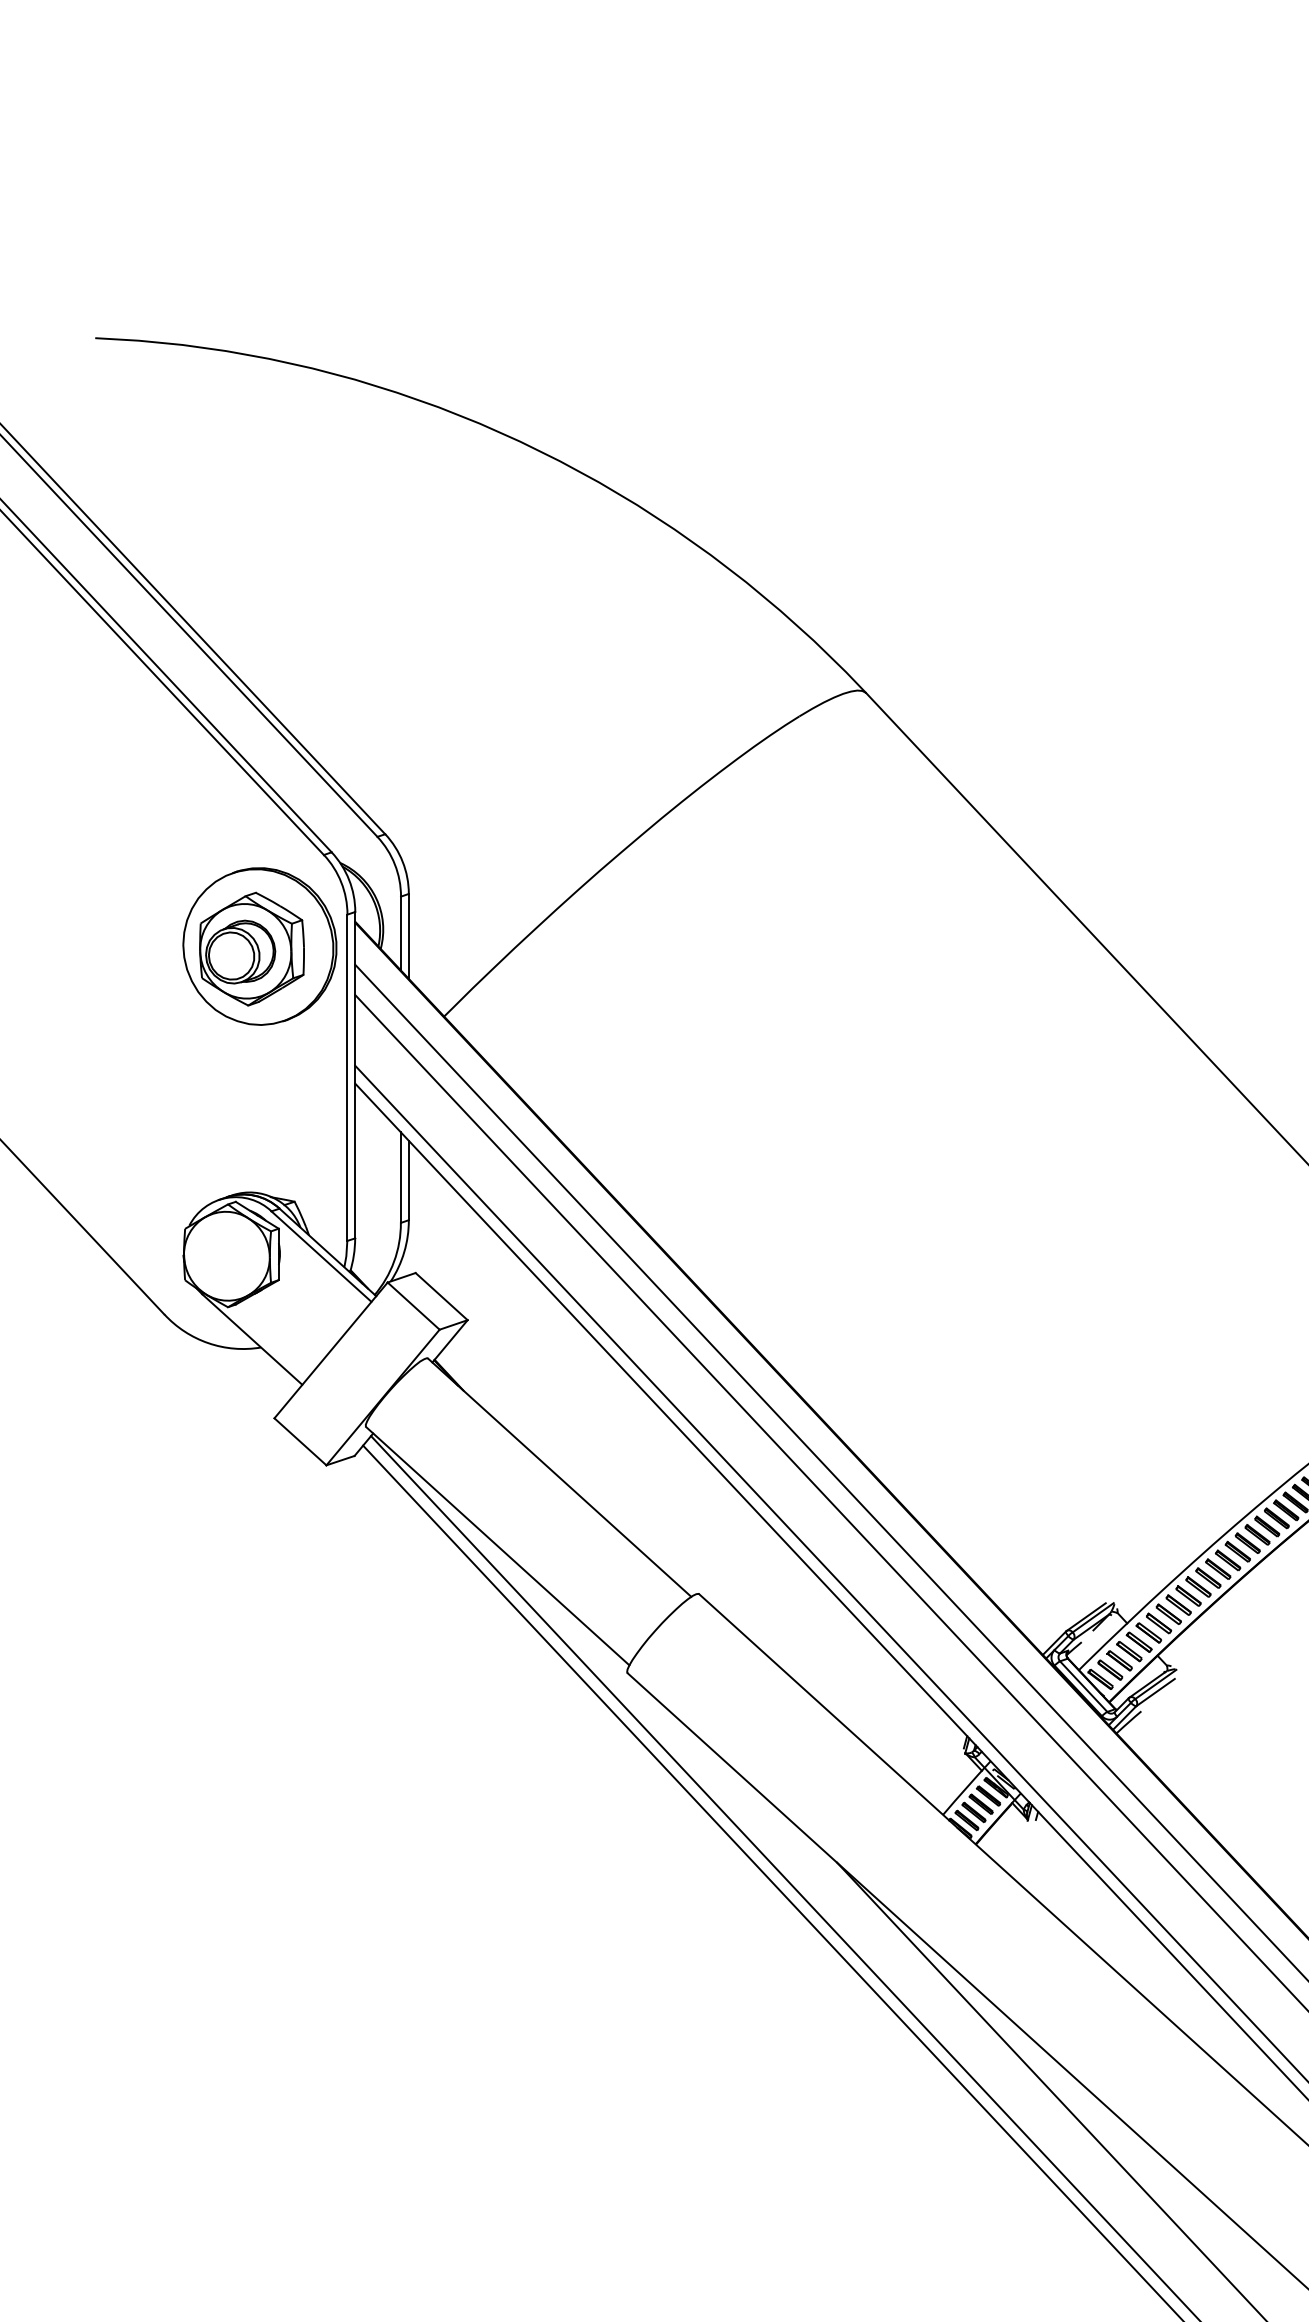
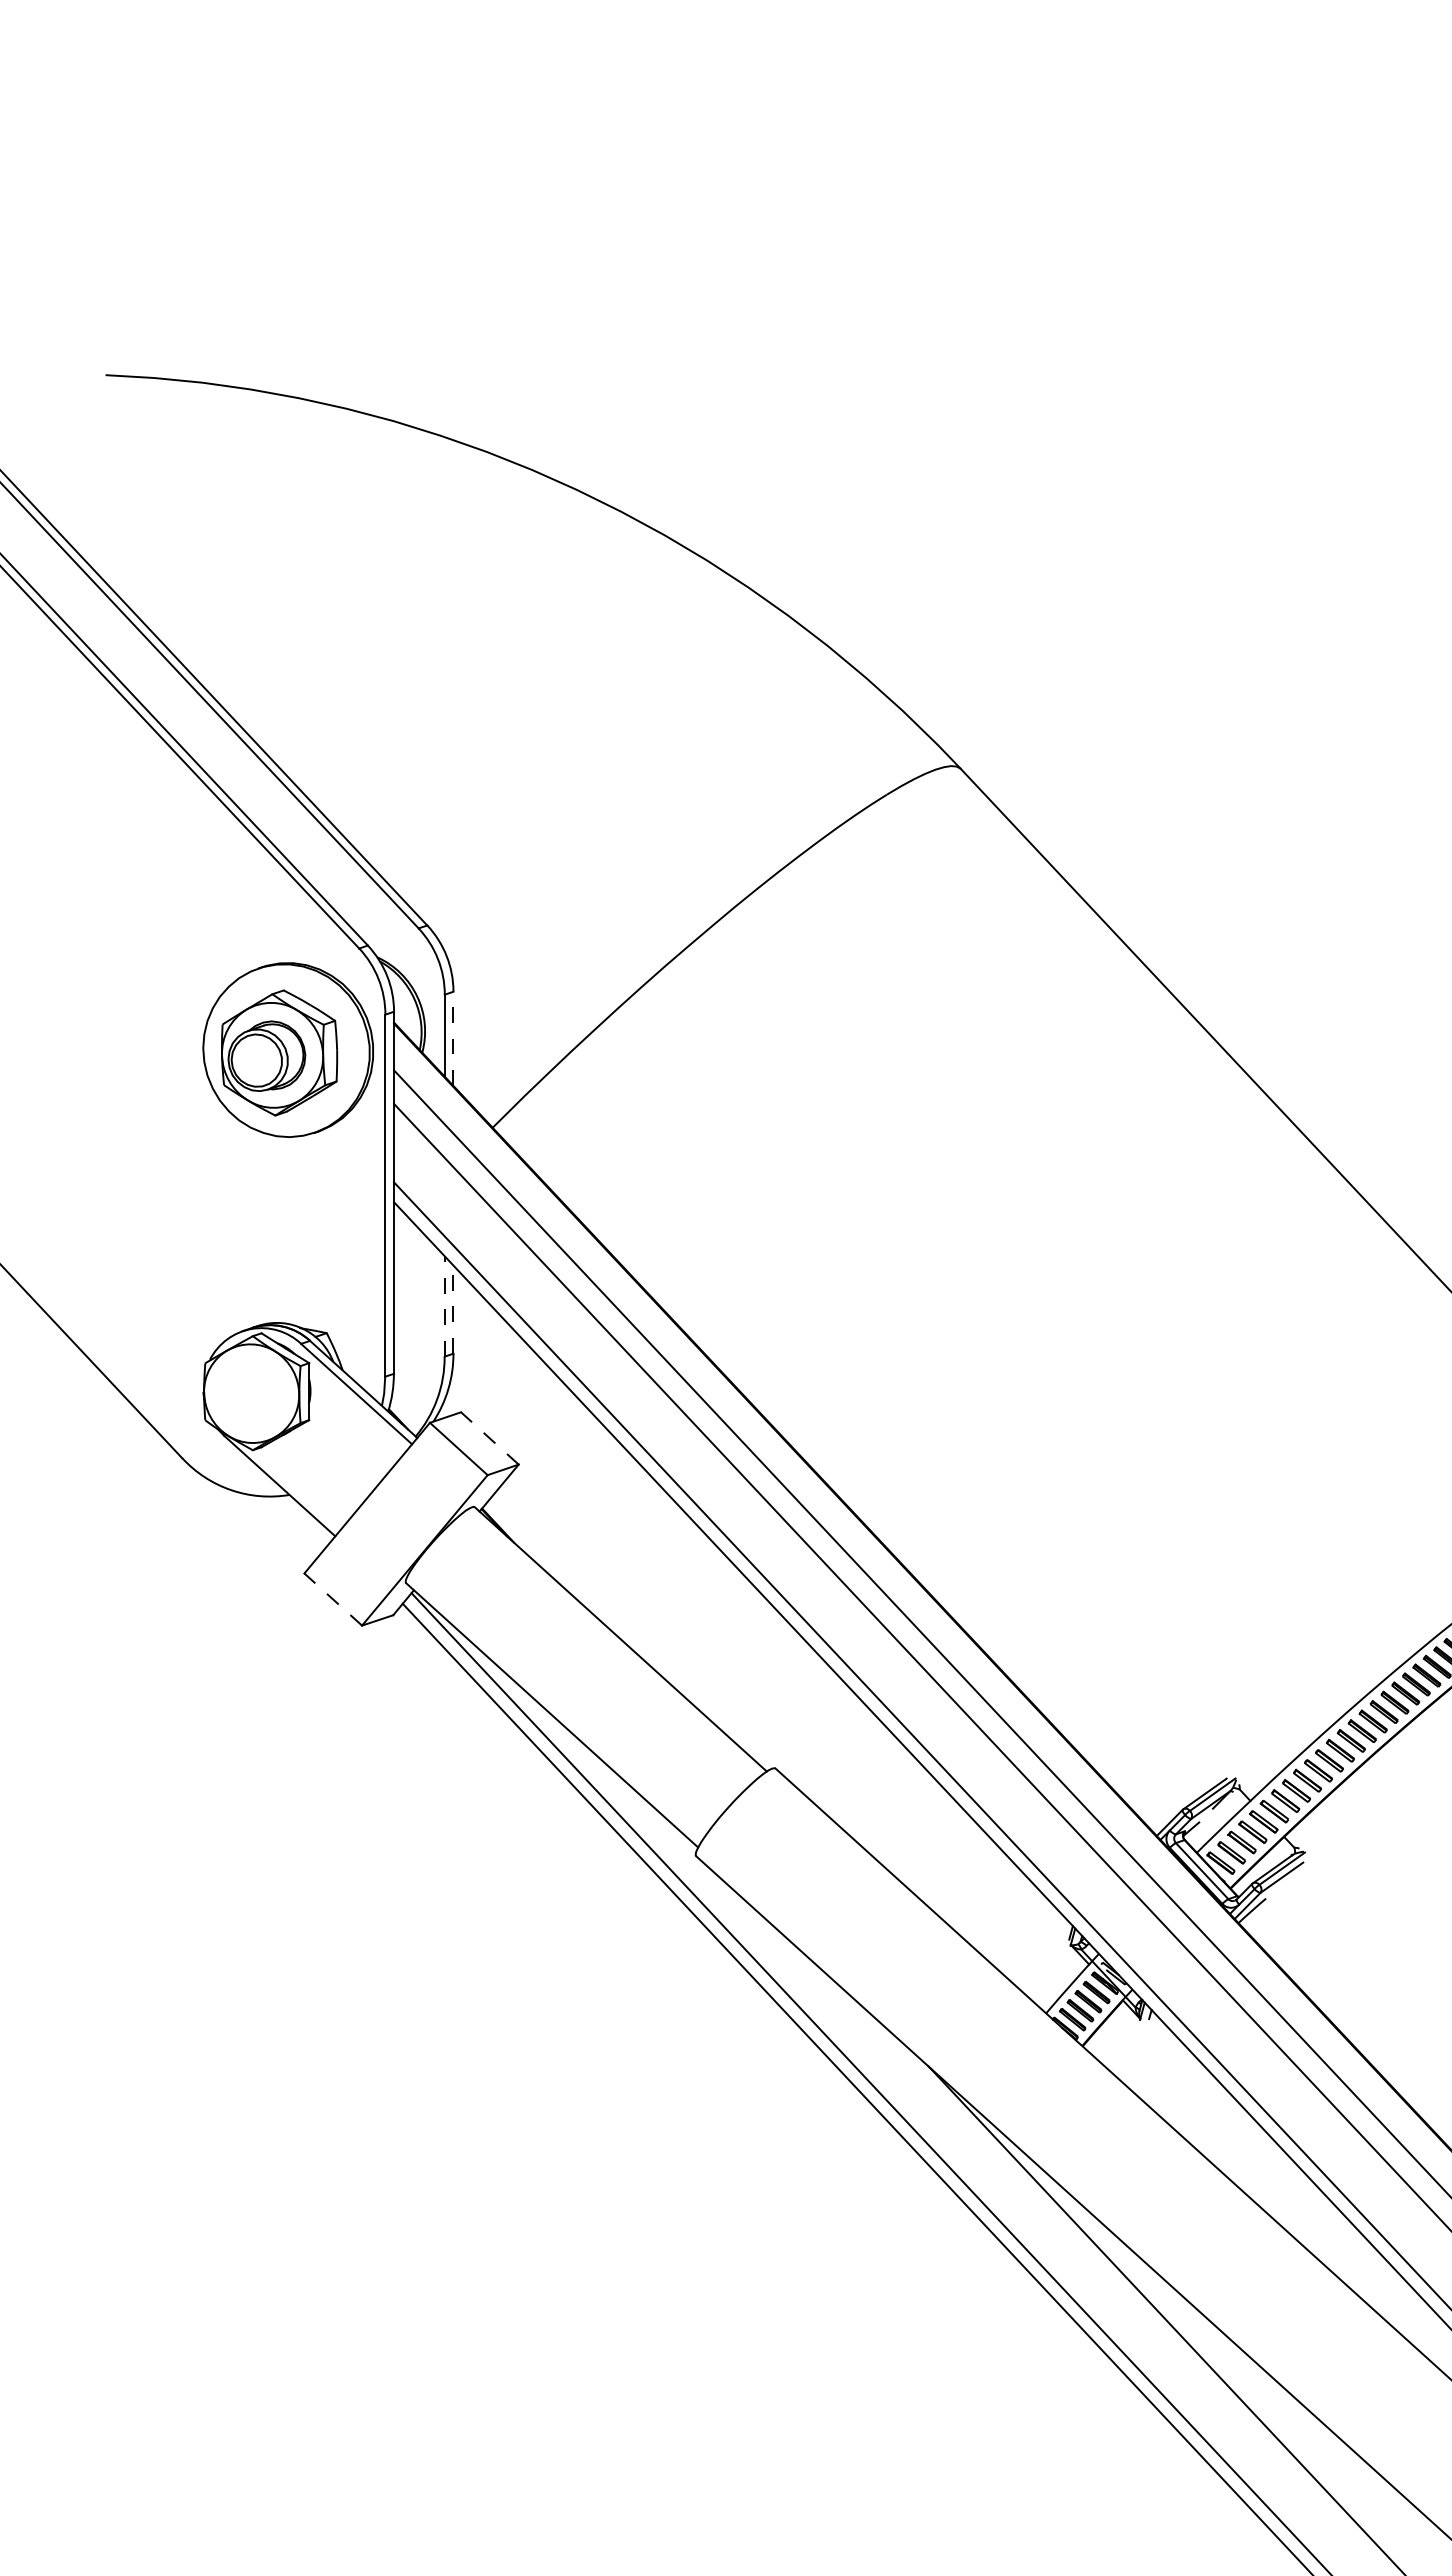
line: (408, 936) -> (453, 1038), solid -> dashed
line: (400, 1176) -> (444, 1305), solid -> dashed
line: (408, 1180) -> (453, 1309), solid -> dashed
line: (441, 1296) -> (489, 1438), solid -> dashed
line: (300, 1441) -> (333, 1599), solid -> dashed

